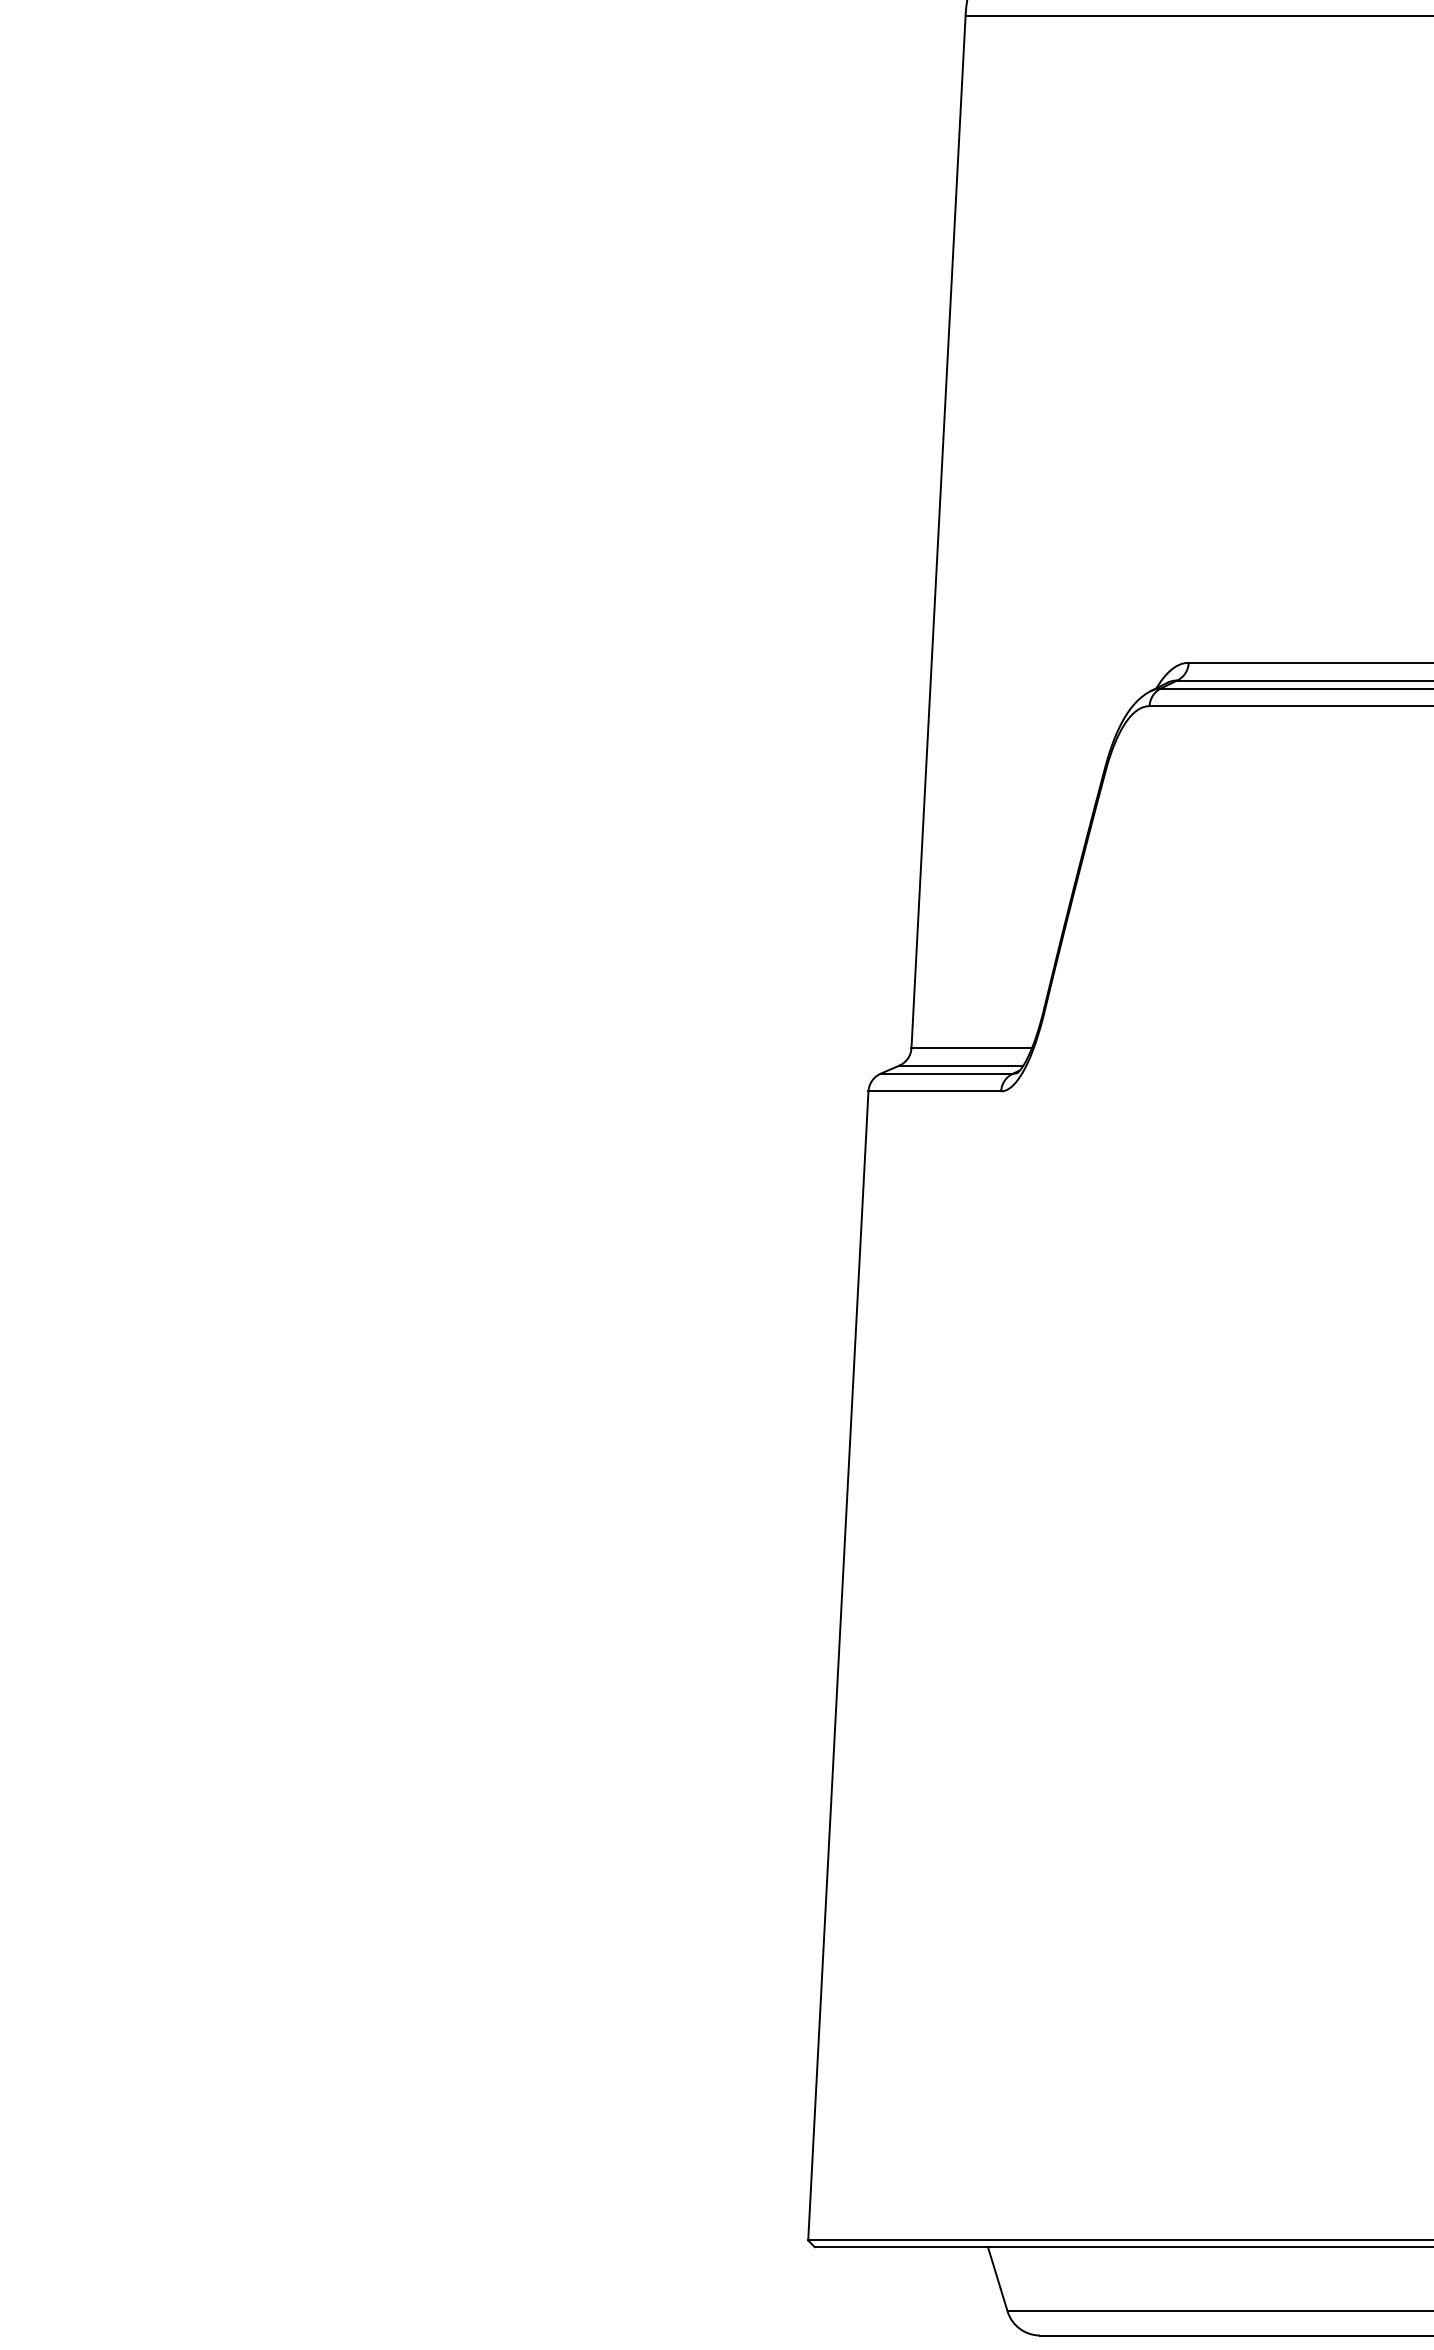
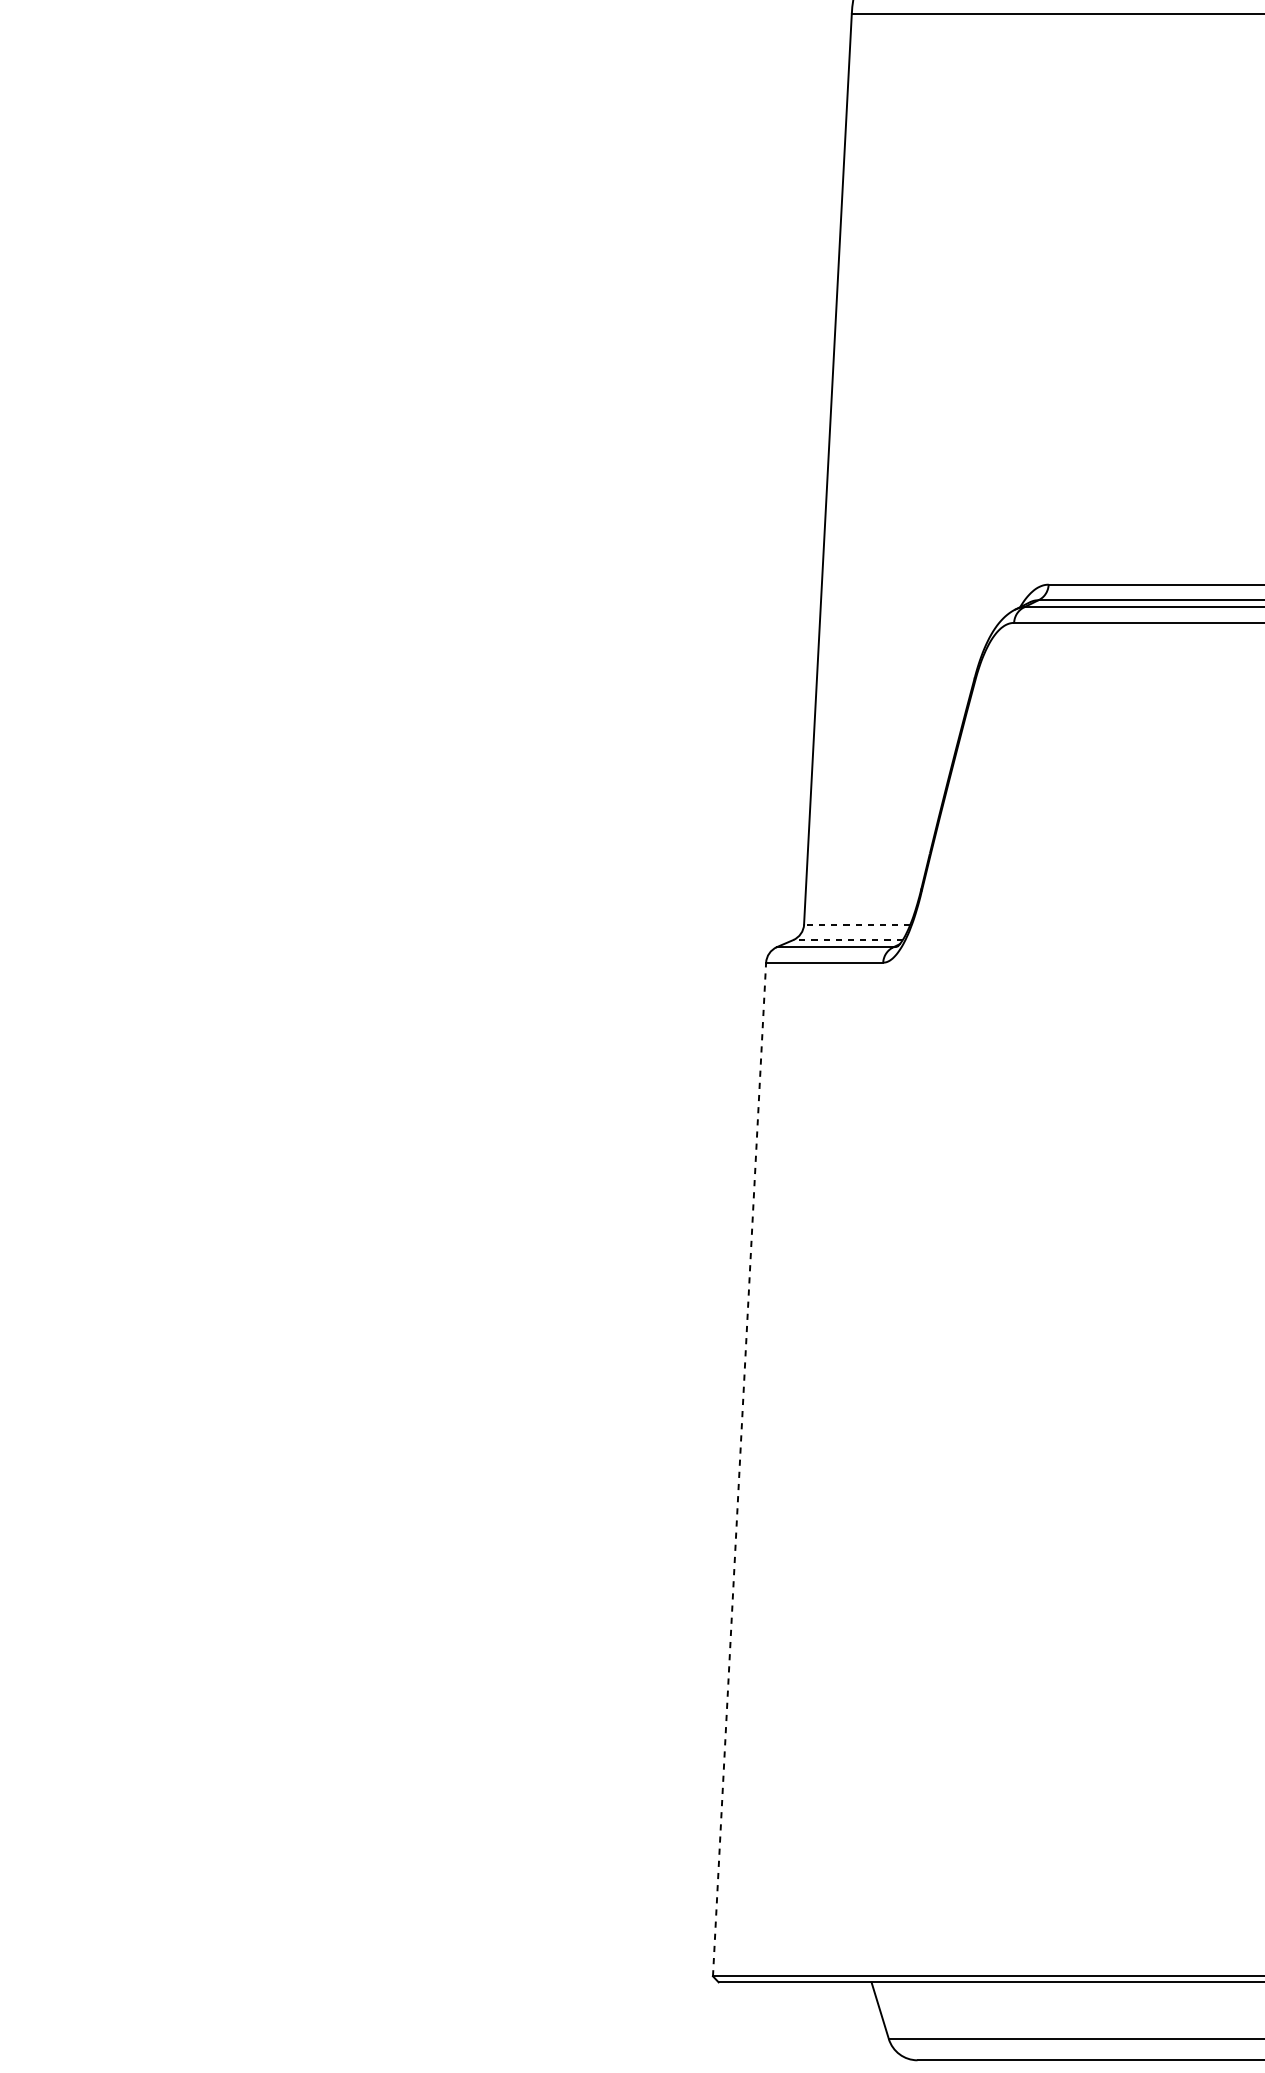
line: (971, 1048) -> (857, 924), solid -> dashed
line: (960, 1065) -> (847, 939), solid -> dashed
line: (838, 1665) -> (739, 1469), solid -> dashed

